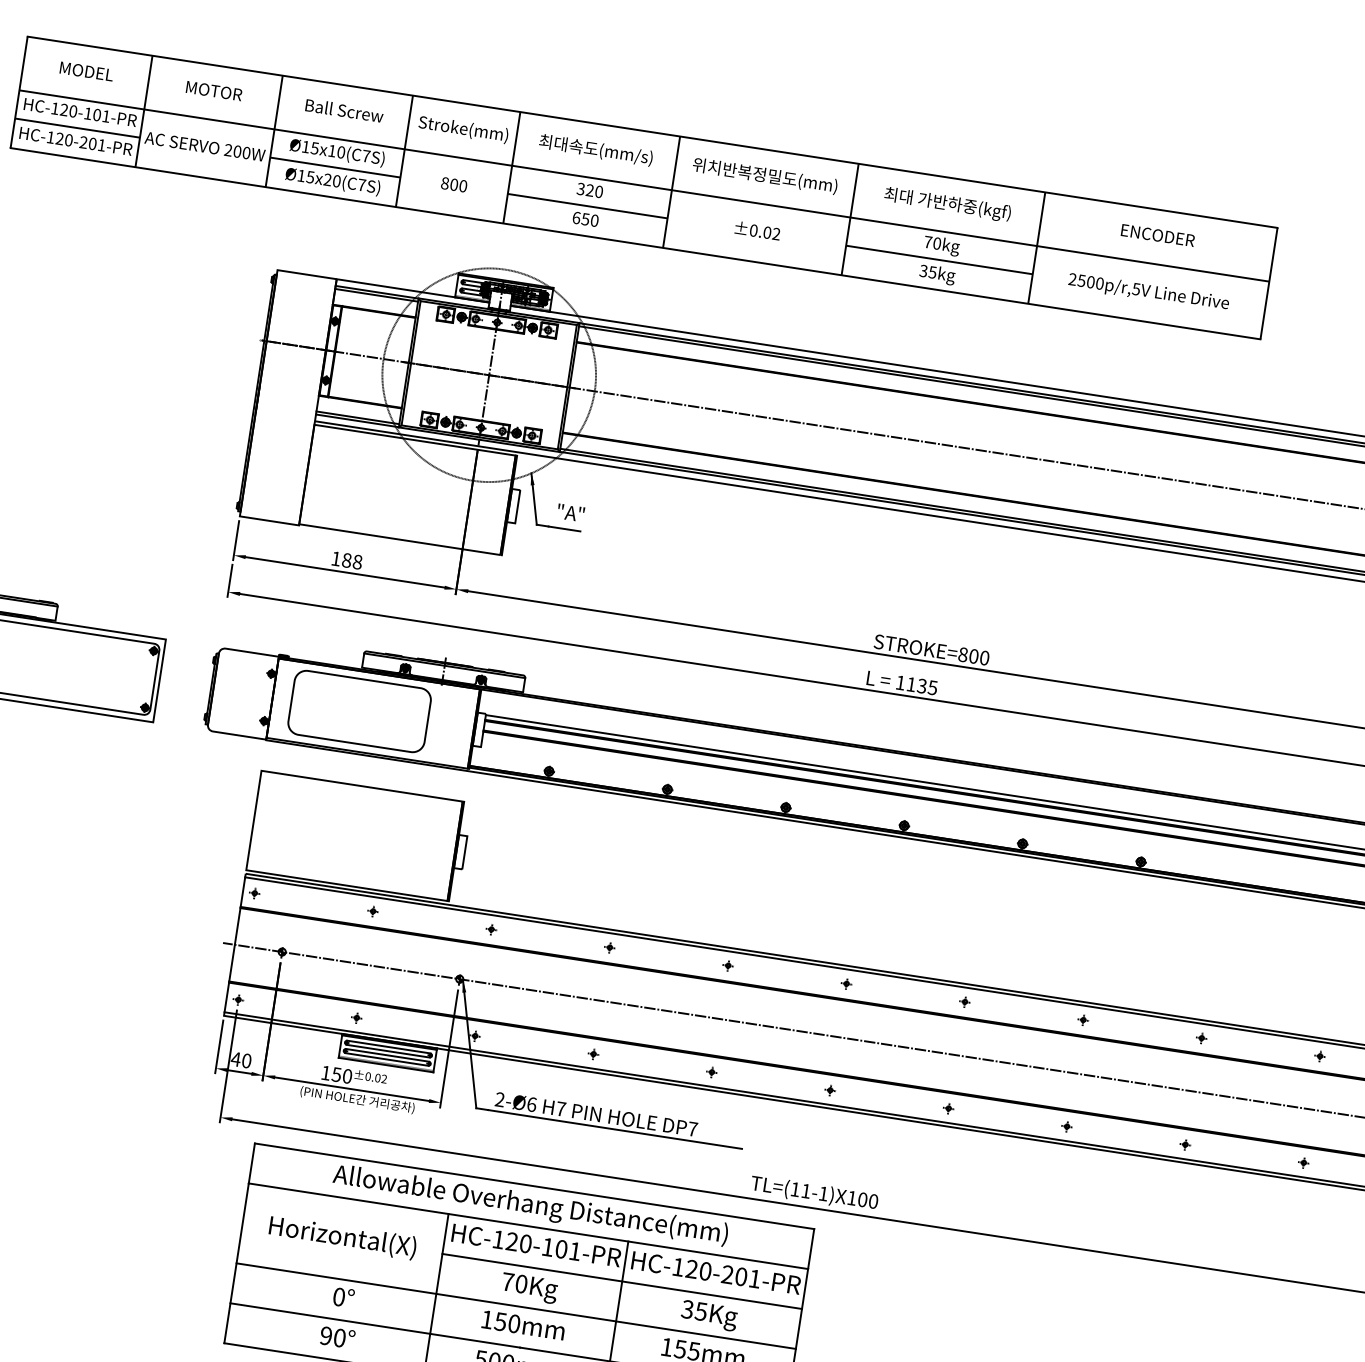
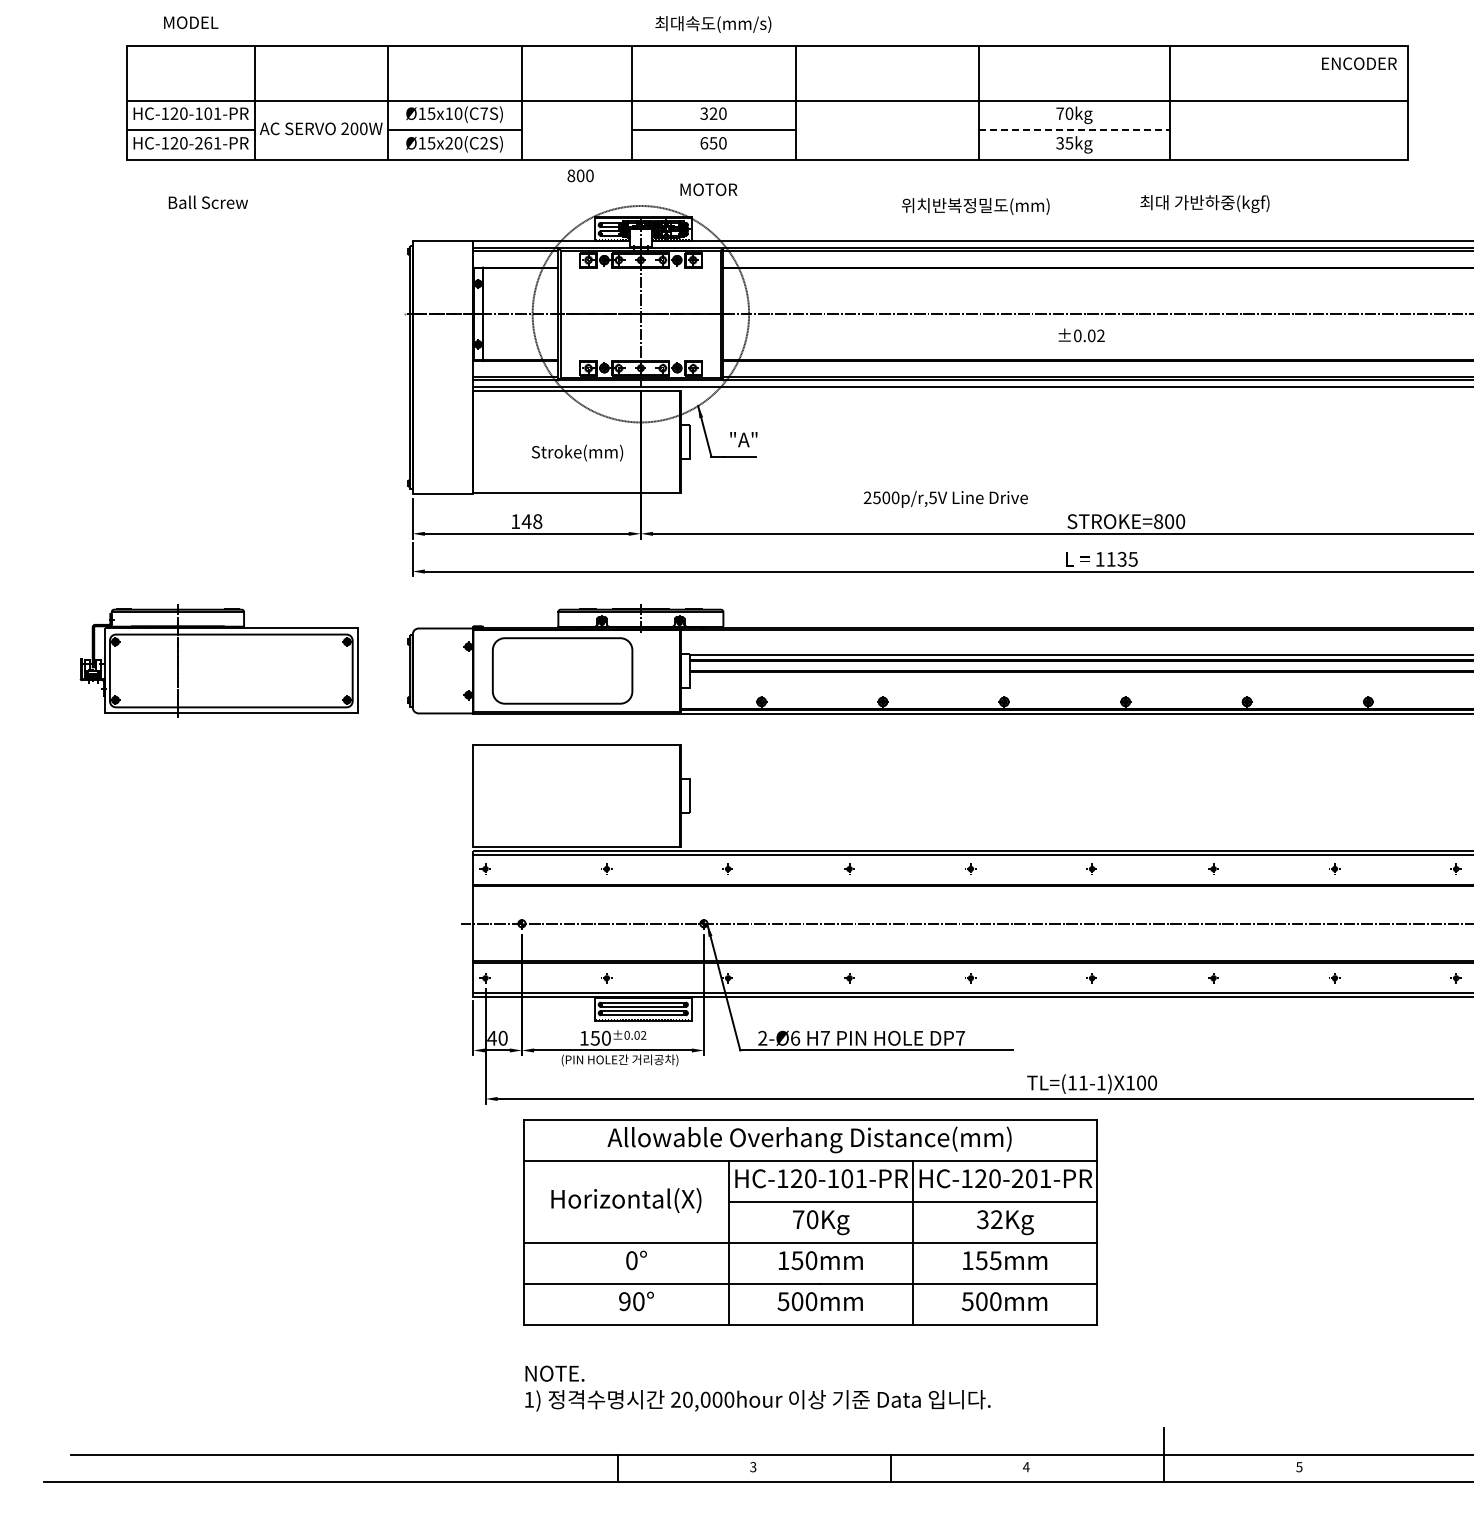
text: (87, 71) -> (191, 22), moved
text: (213, 90) -> (708, 189), moved
text: (343, 109) -> (207, 201), moved
text: (463, 128) -> (577, 452), moved
text: (92, 144) -> (208, 143), HC-120-201-PR -> HC-120-261-PR
text: (596, 150) -> (713, 24), moved
text: (764, 176) -> (975, 206), moved
text: (454, 184) -> (580, 175), moved
text: (361, 185) -> (483, 143), Ø15x20(C7S) -> Ø15x20(C2S)
text: (947, 204) -> (1204, 203), moved
text: (757, 230) -> (1081, 335), moved
text: (1158, 235) -> (1359, 63), moved
line: (939, 259) -> (1074, 129), solid -> dashed
text: (1148, 291) -> (945, 498), moved
text: (346, 560) -> (526, 521), 188 -> 148
text: (700, 1311) -> (996, 1219), 35Kg -> 32Kg

